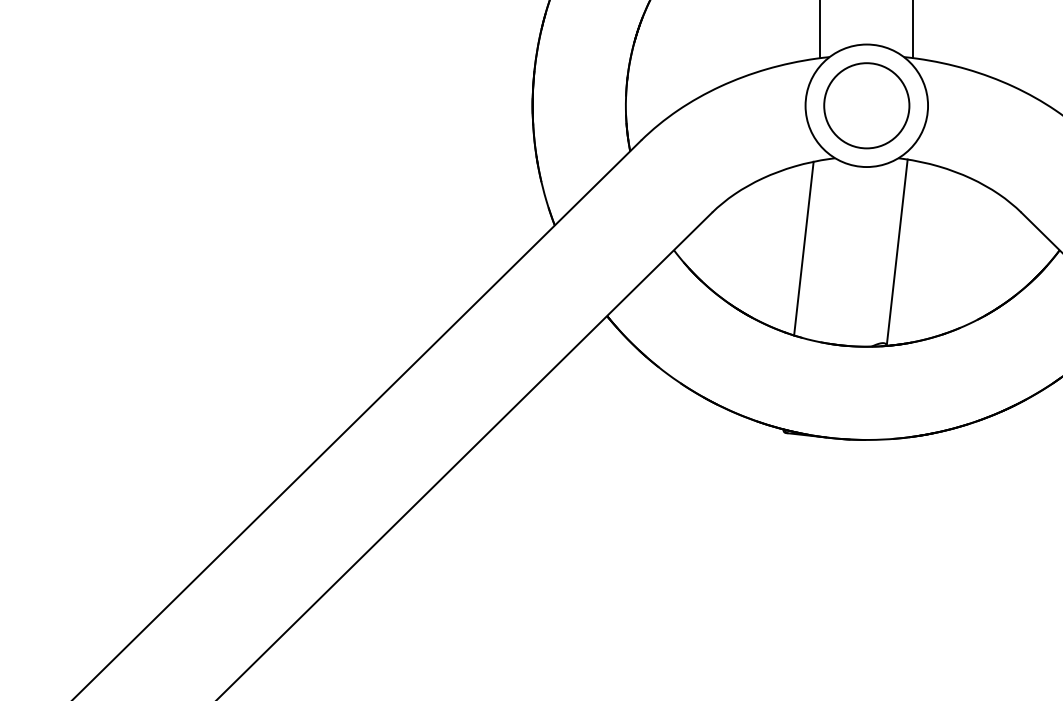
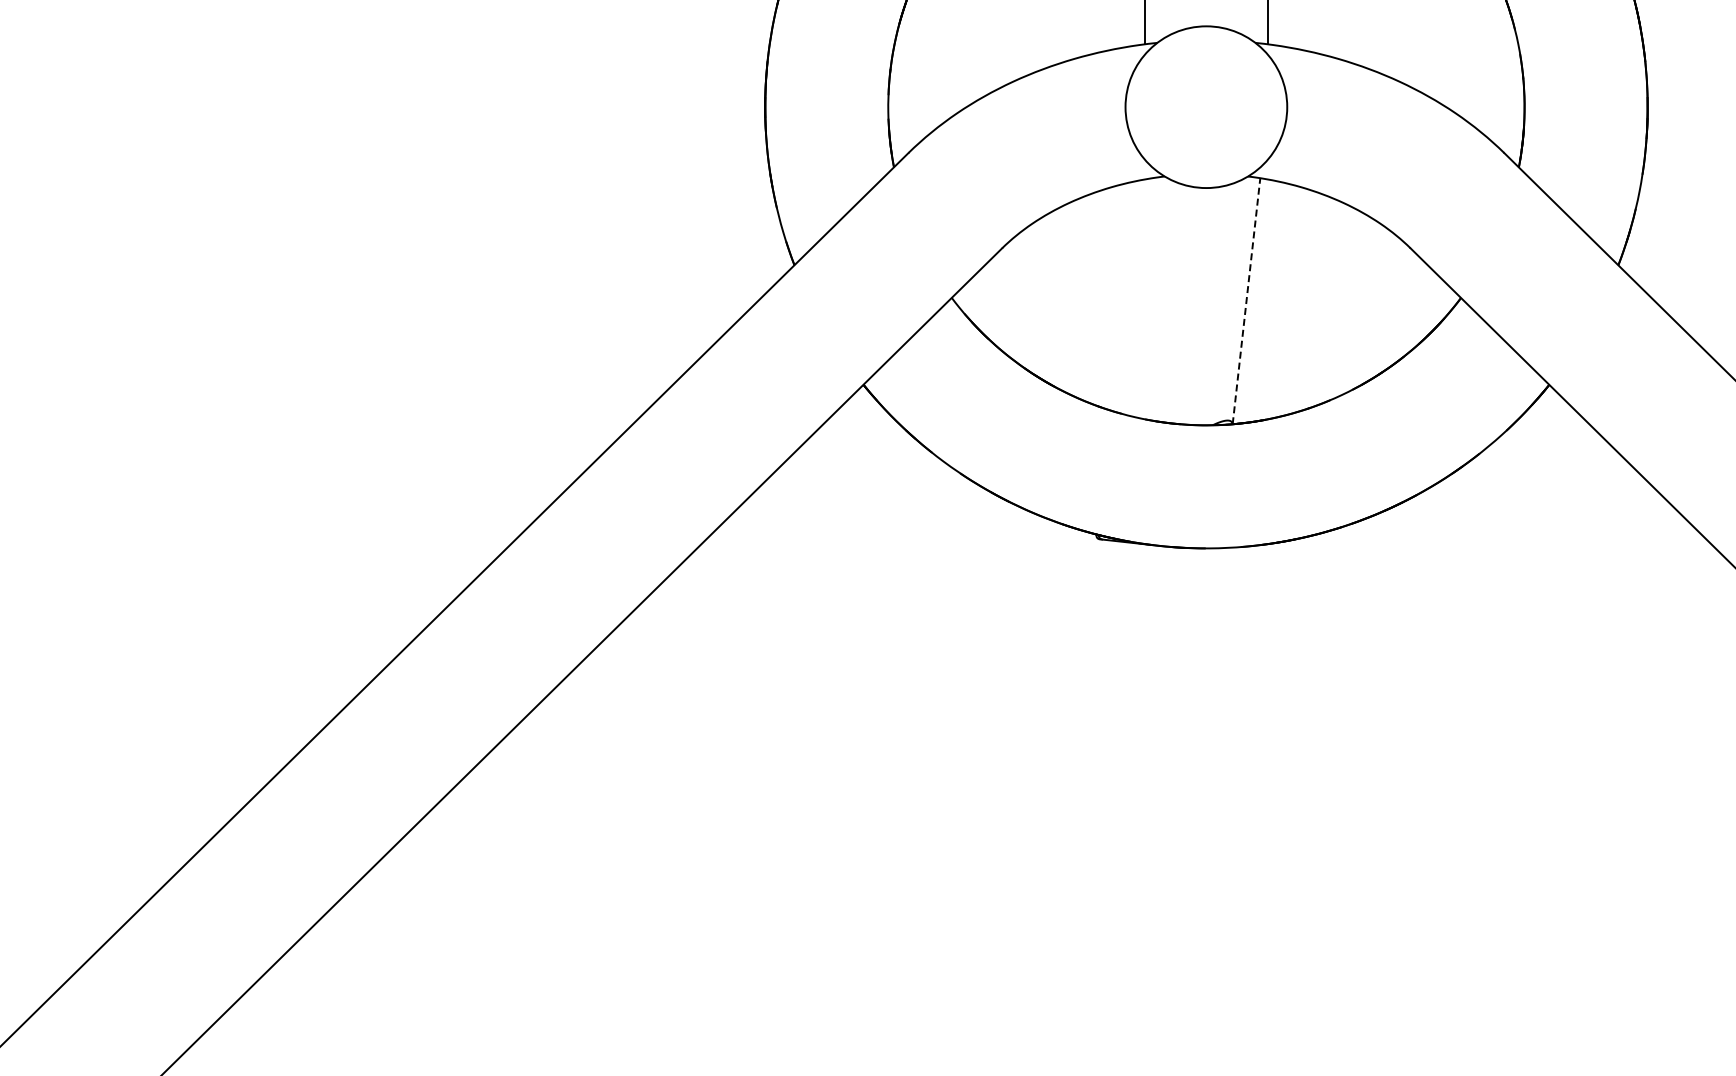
circle: (866, 106) -> (1206, 107), removed
line: (804, 248) -> (1123, 295), removed
line: (897, 252) -> (1246, 301), solid -> dashed

